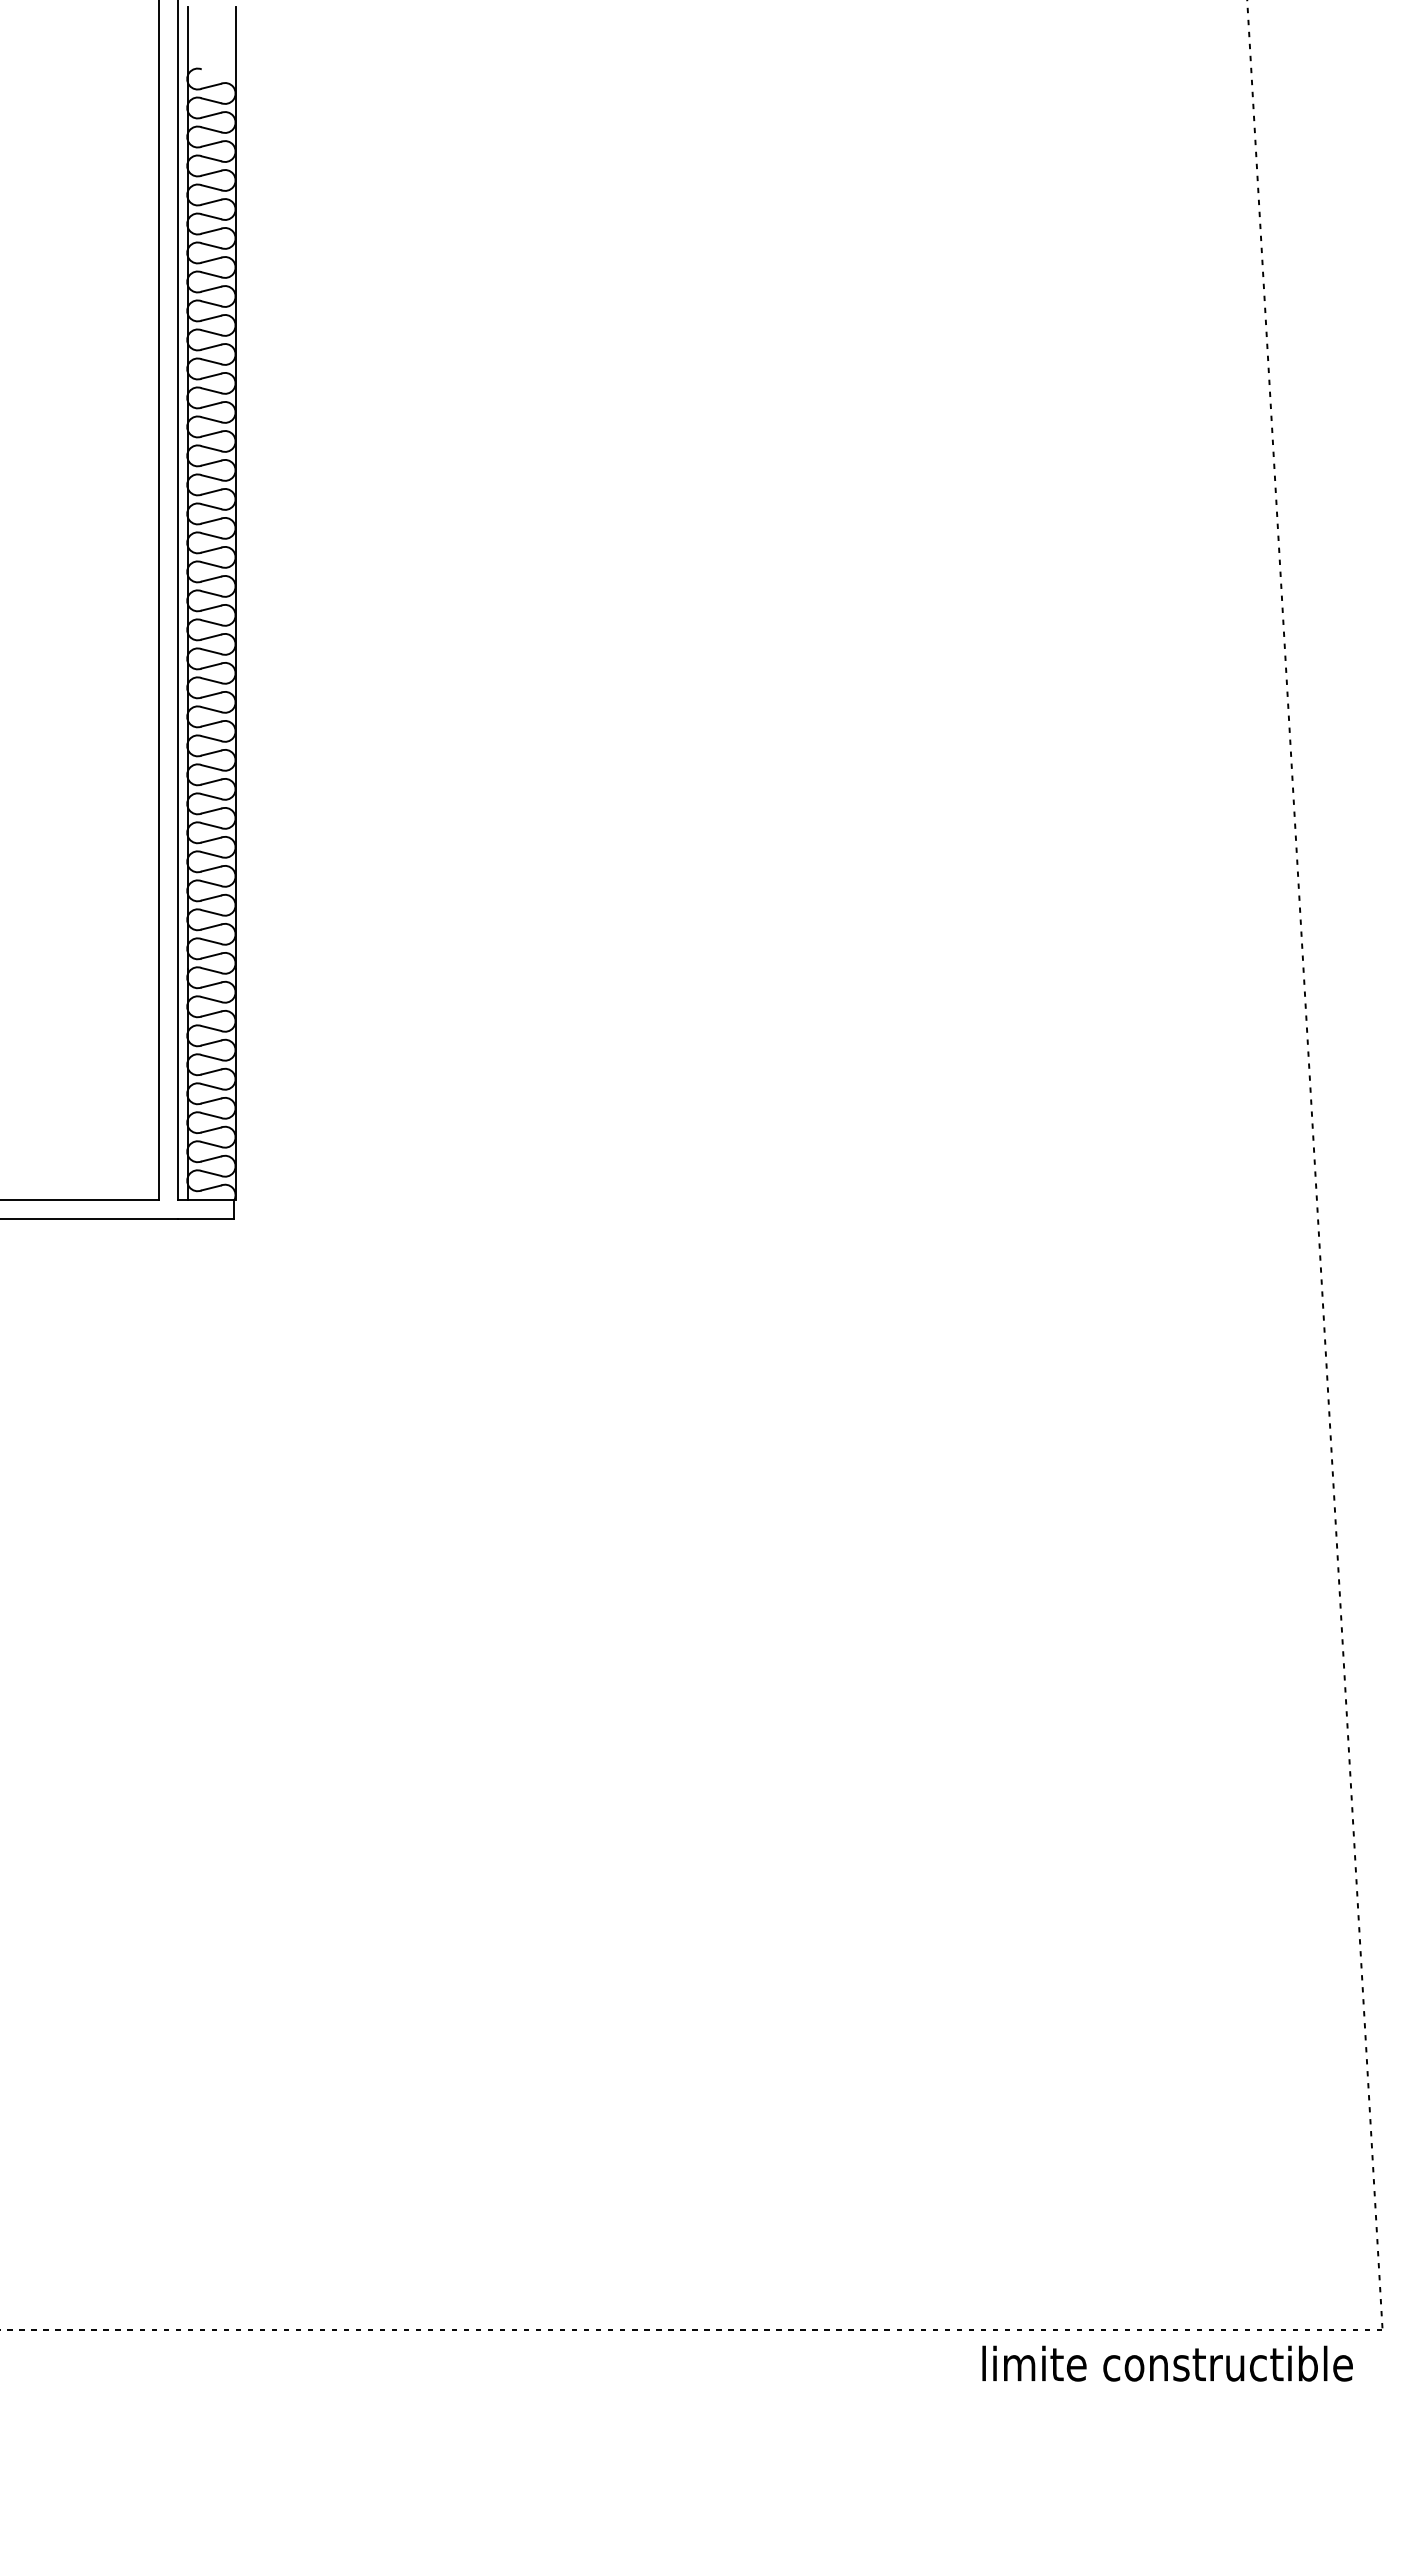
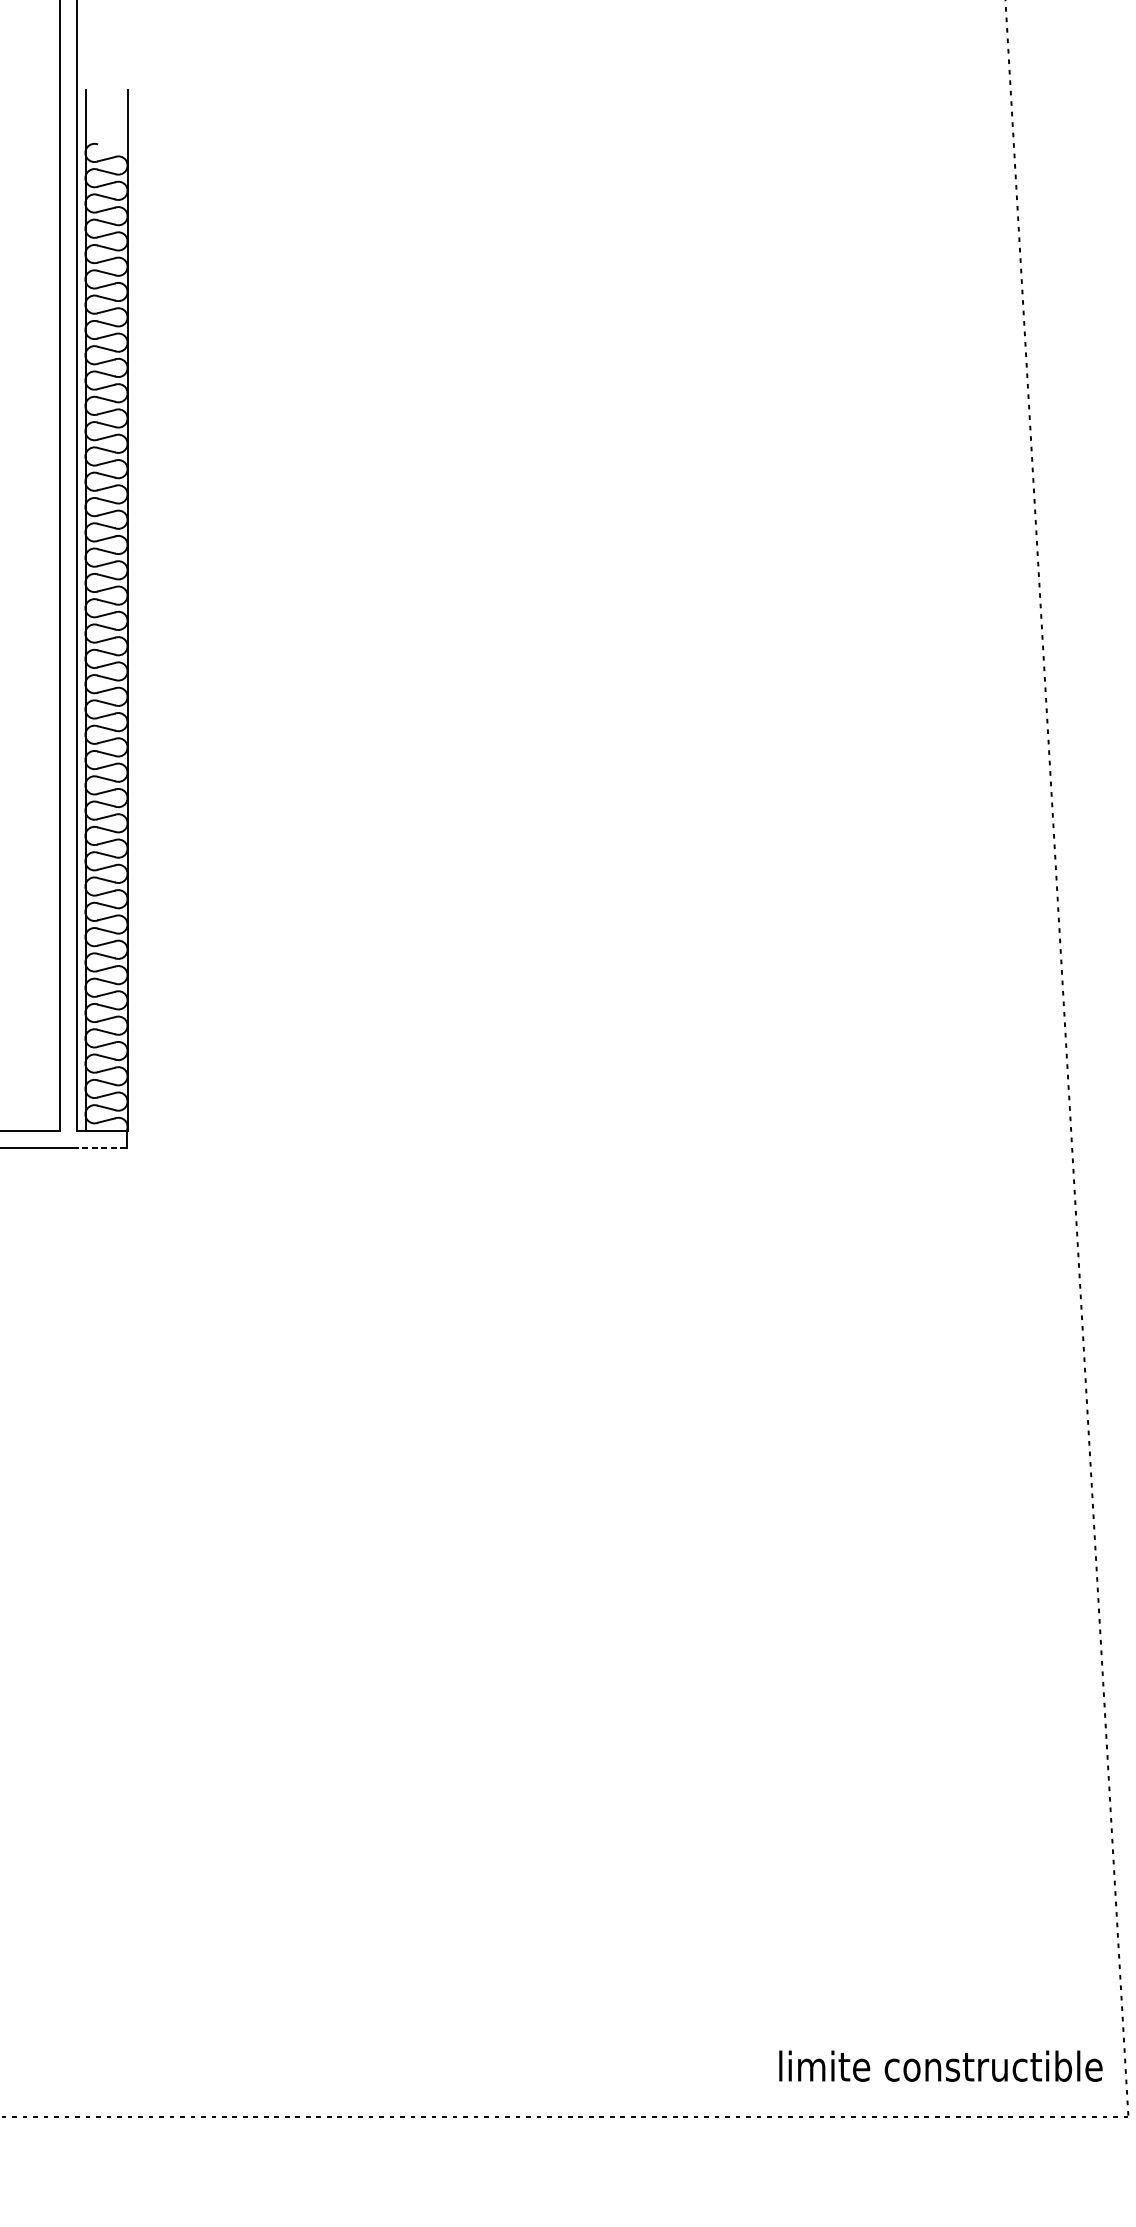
line: (205, 1219) -> (101, 1148), solid -> dashed
text: (1167, 2363) -> (940, 2066), moved

